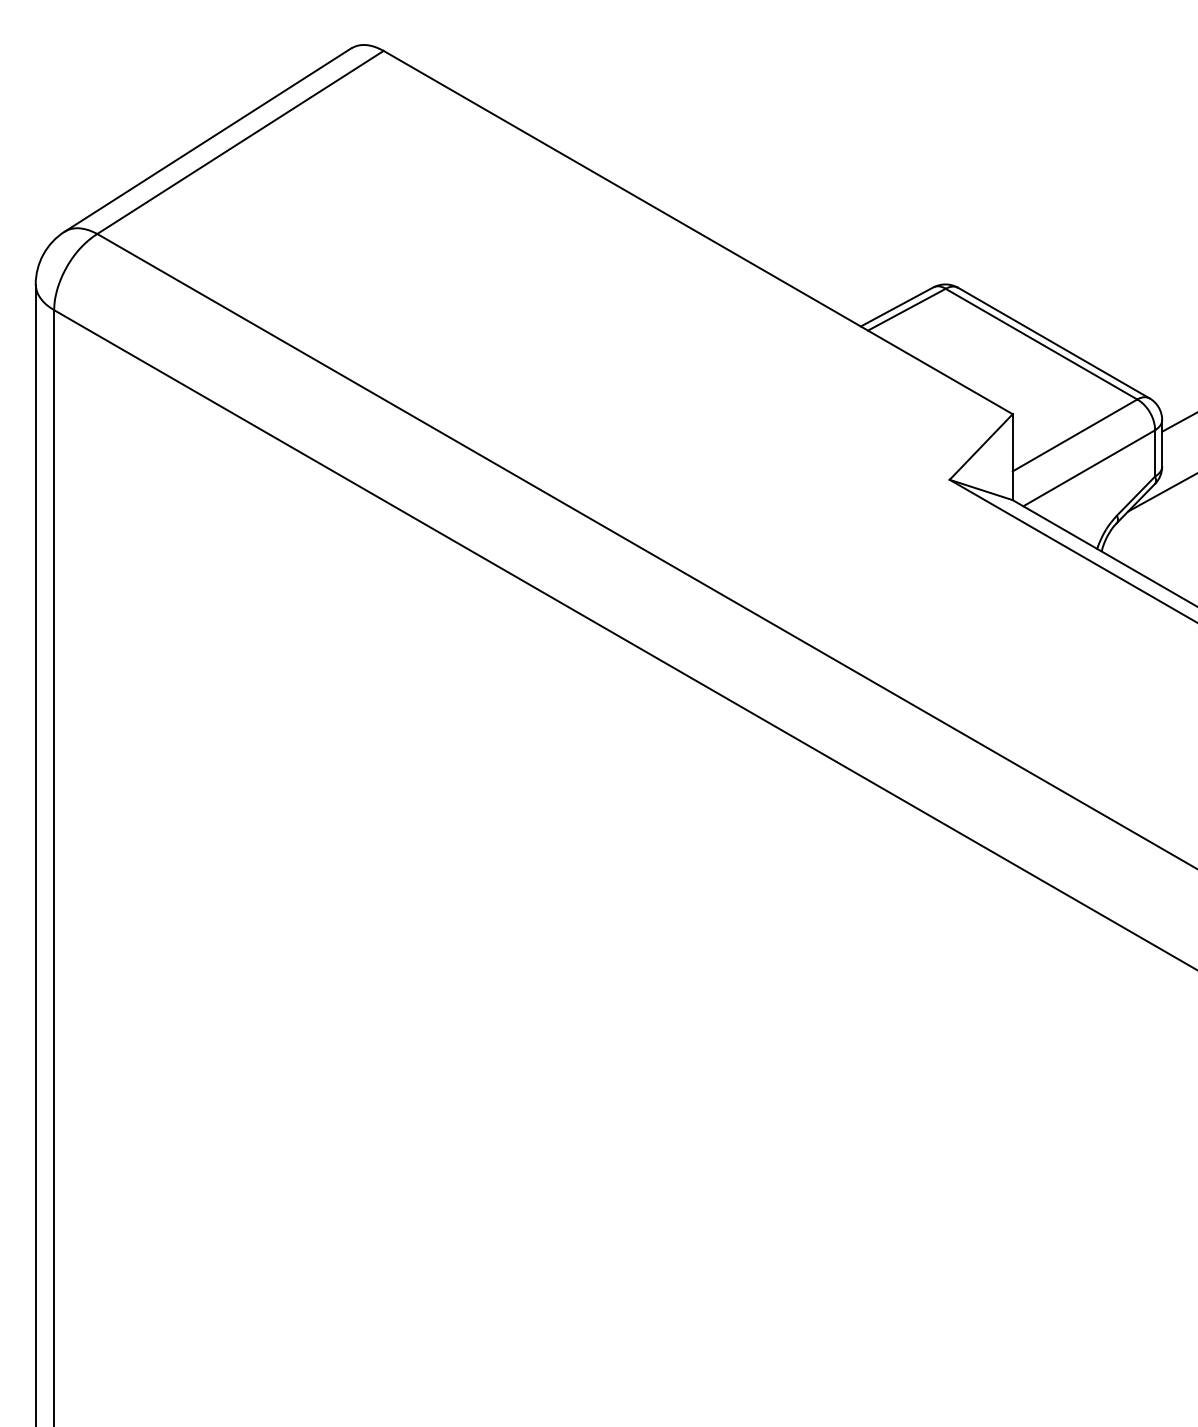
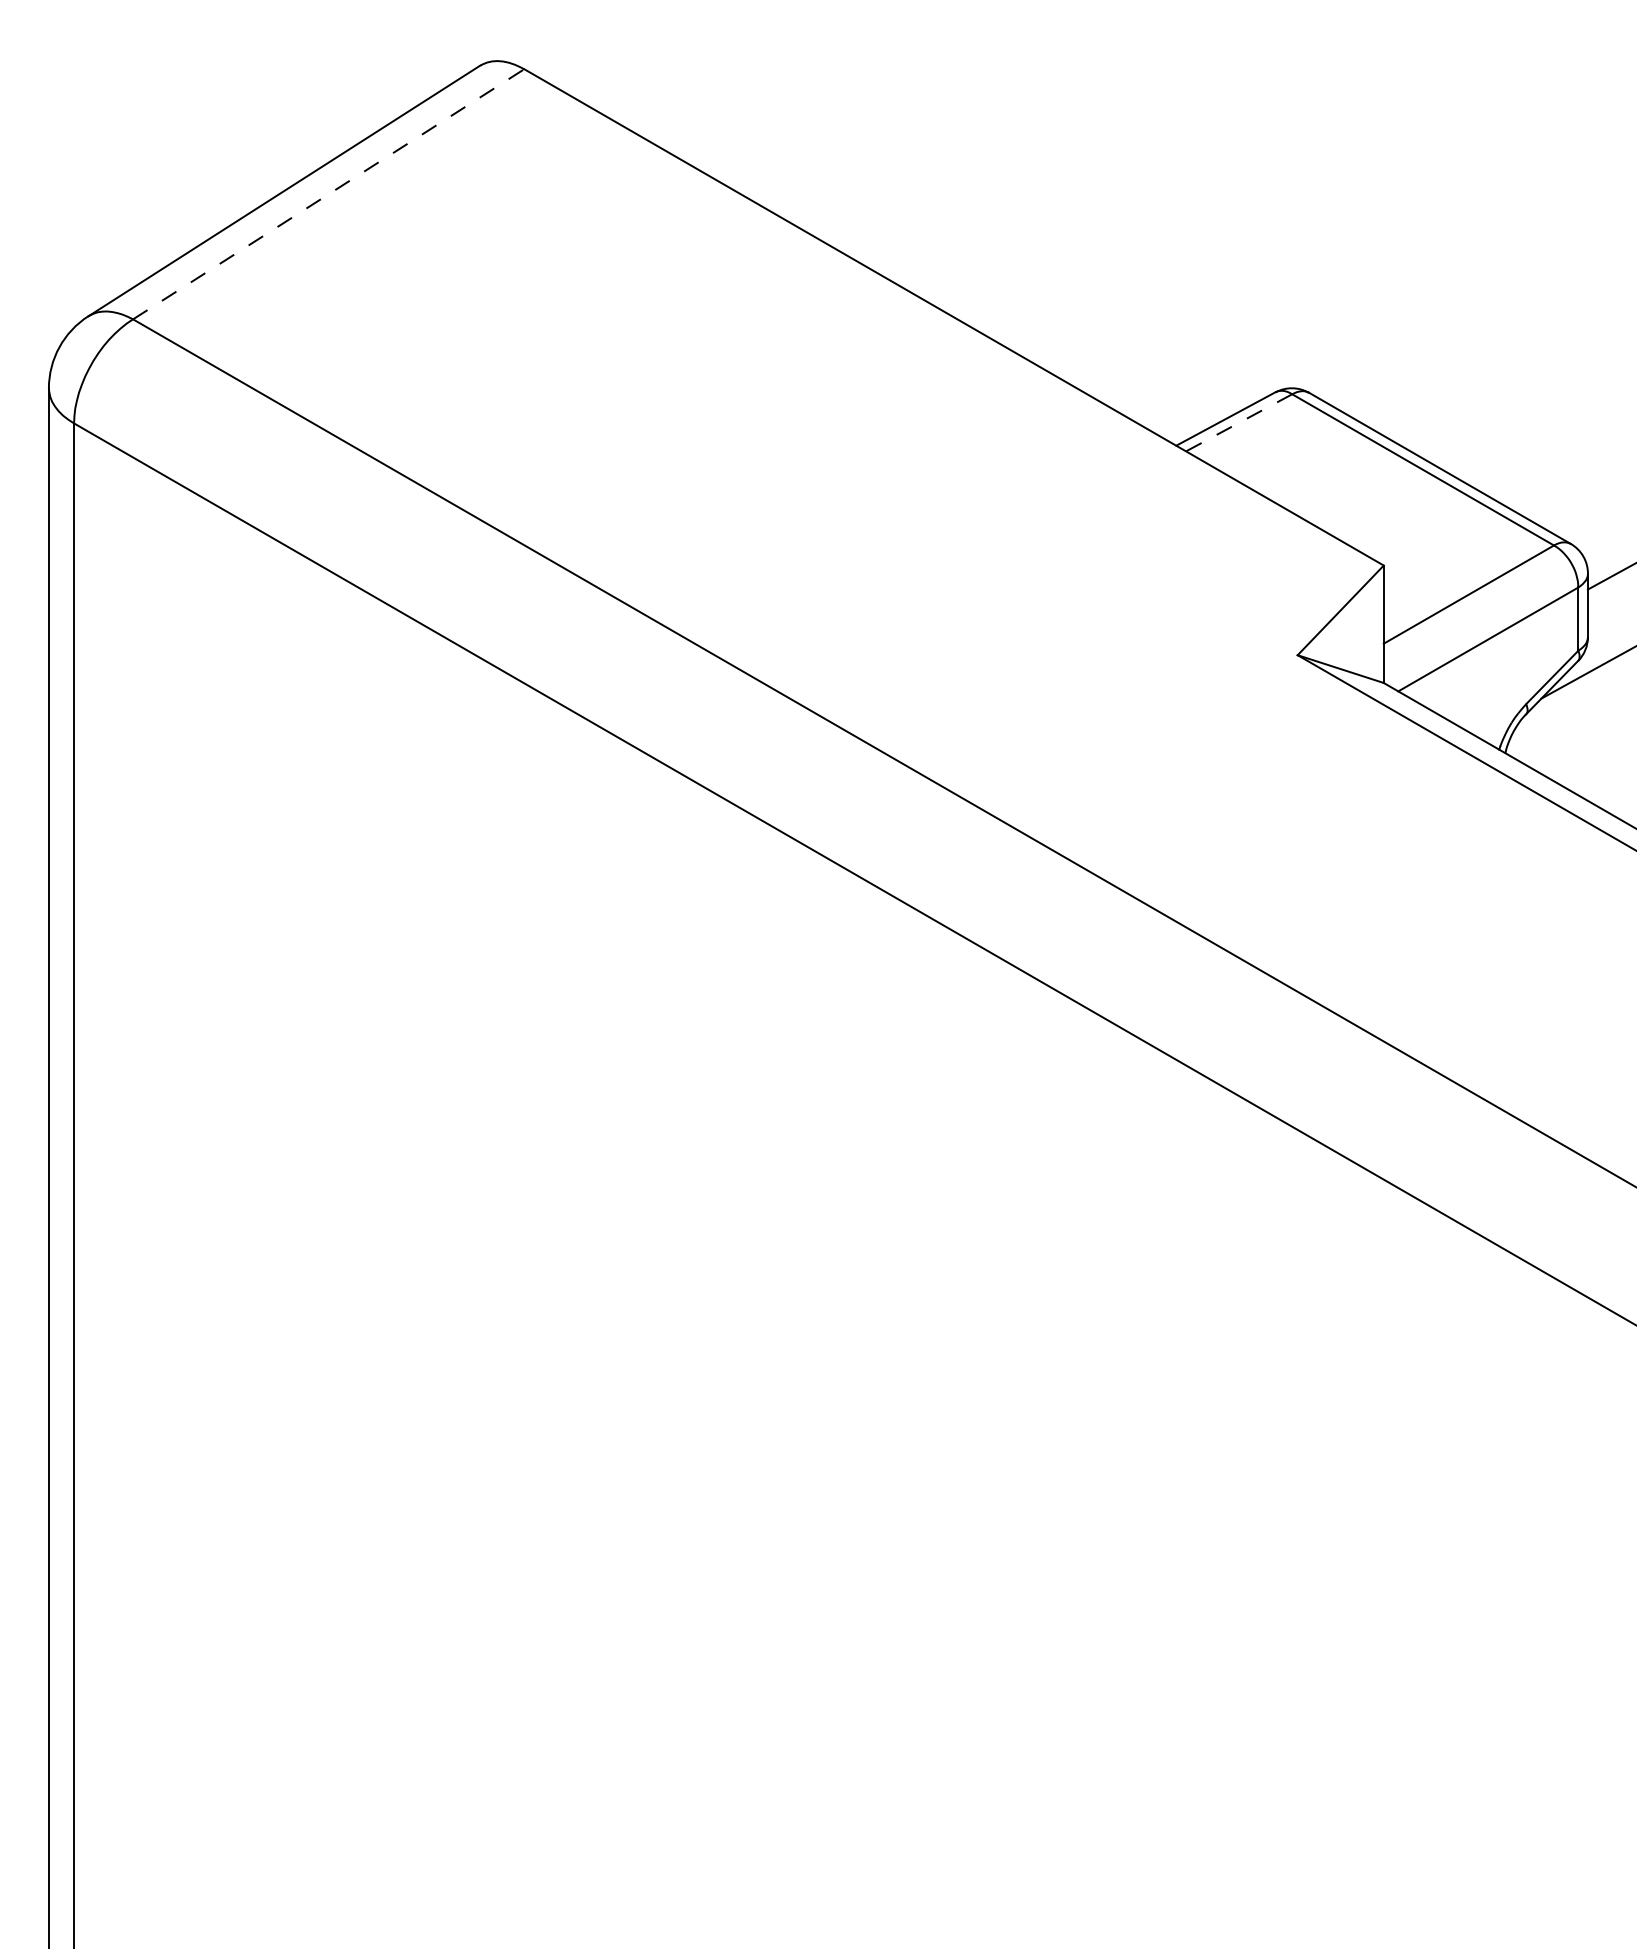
line: (241, 142) -> (329, 194), solid -> dashed
line: (906, 310) -> (1238, 423), solid -> dashed

